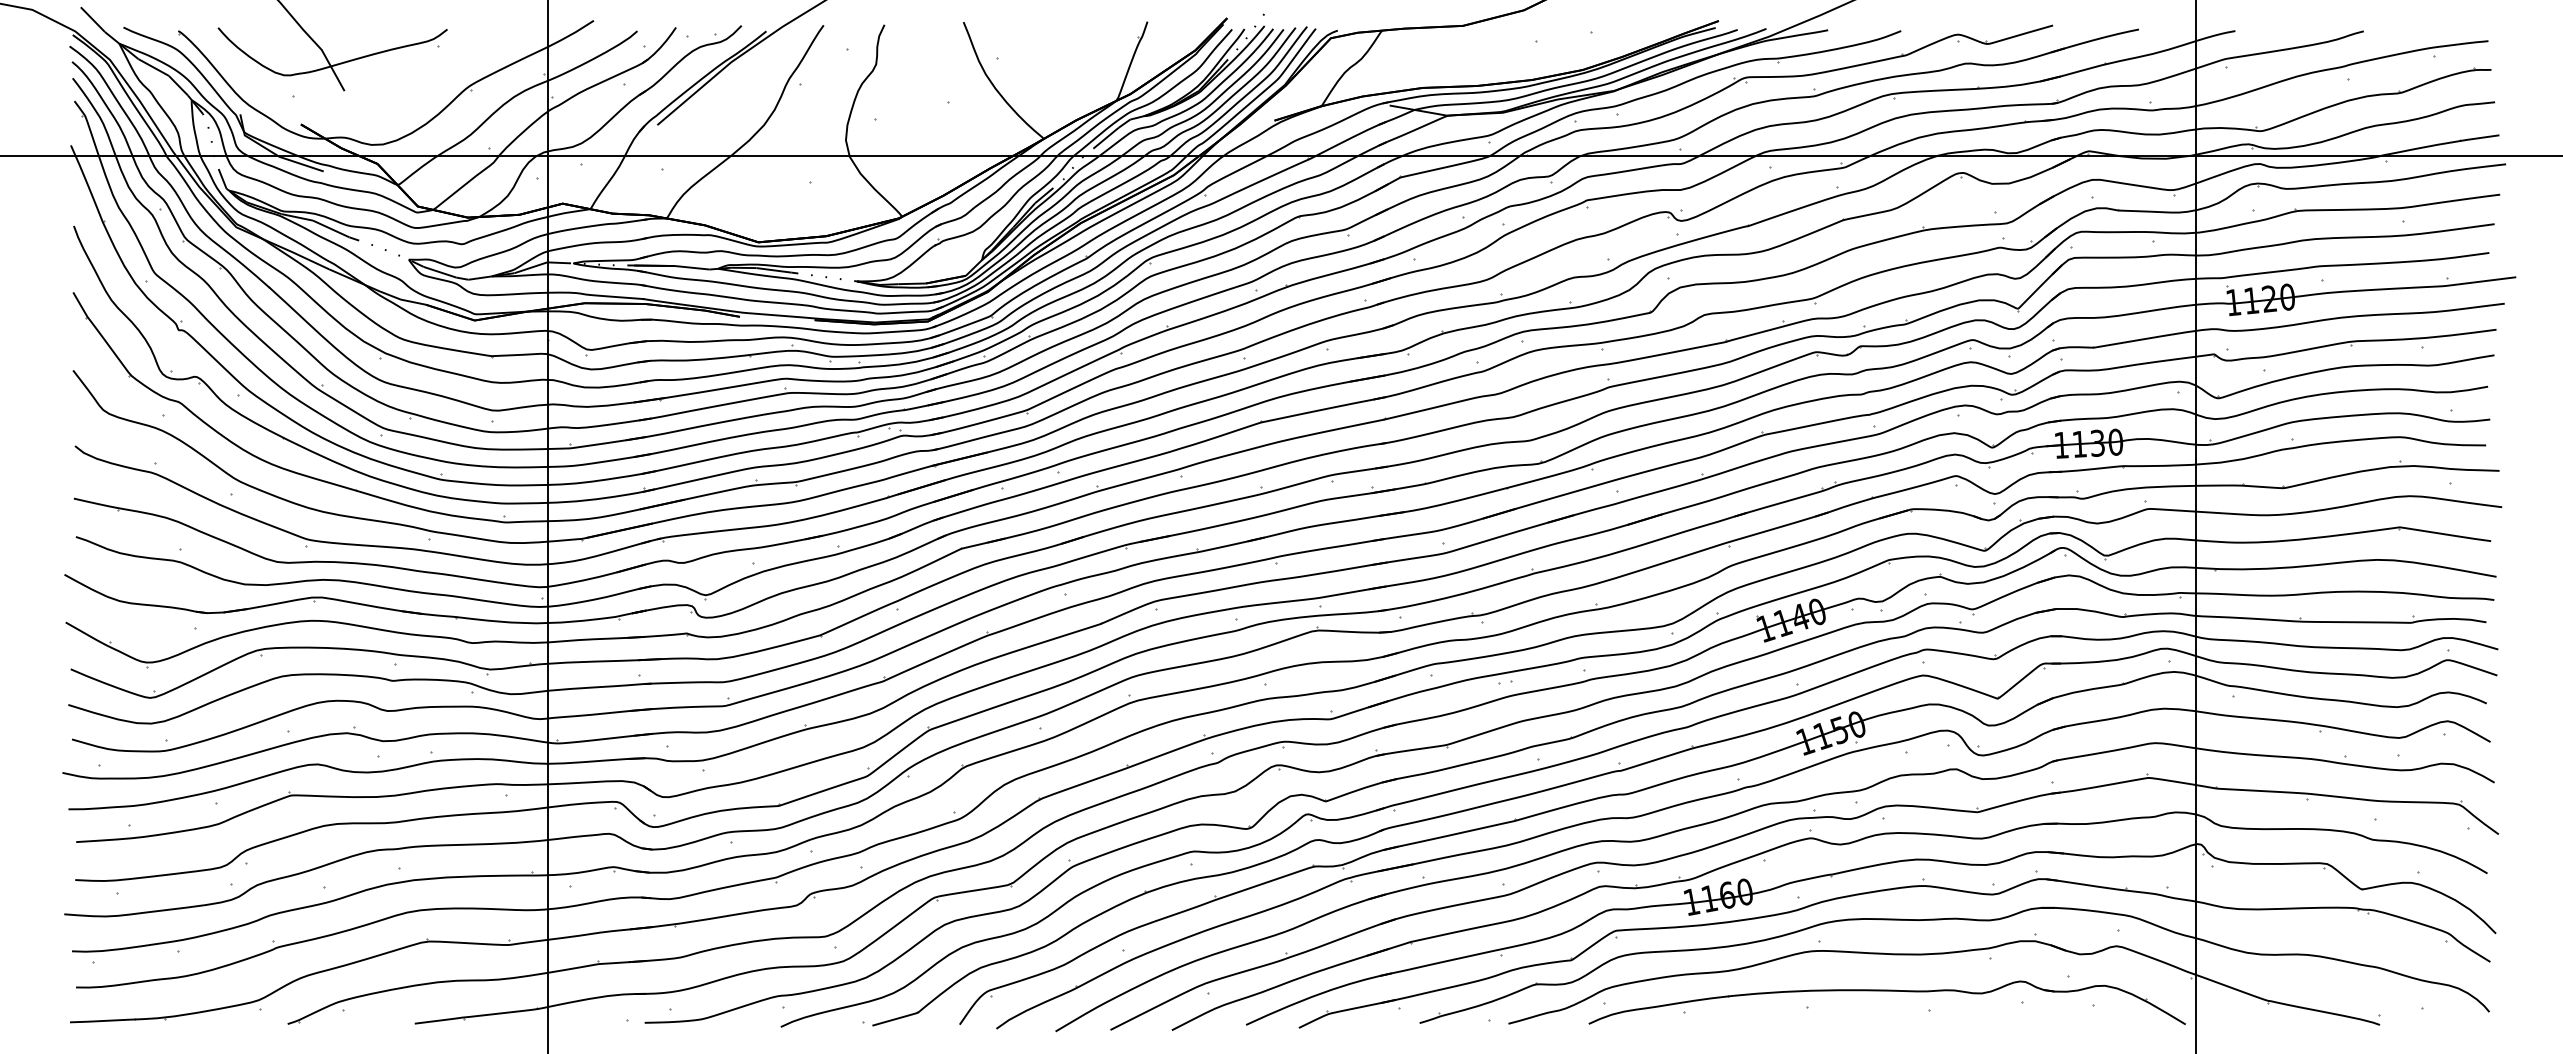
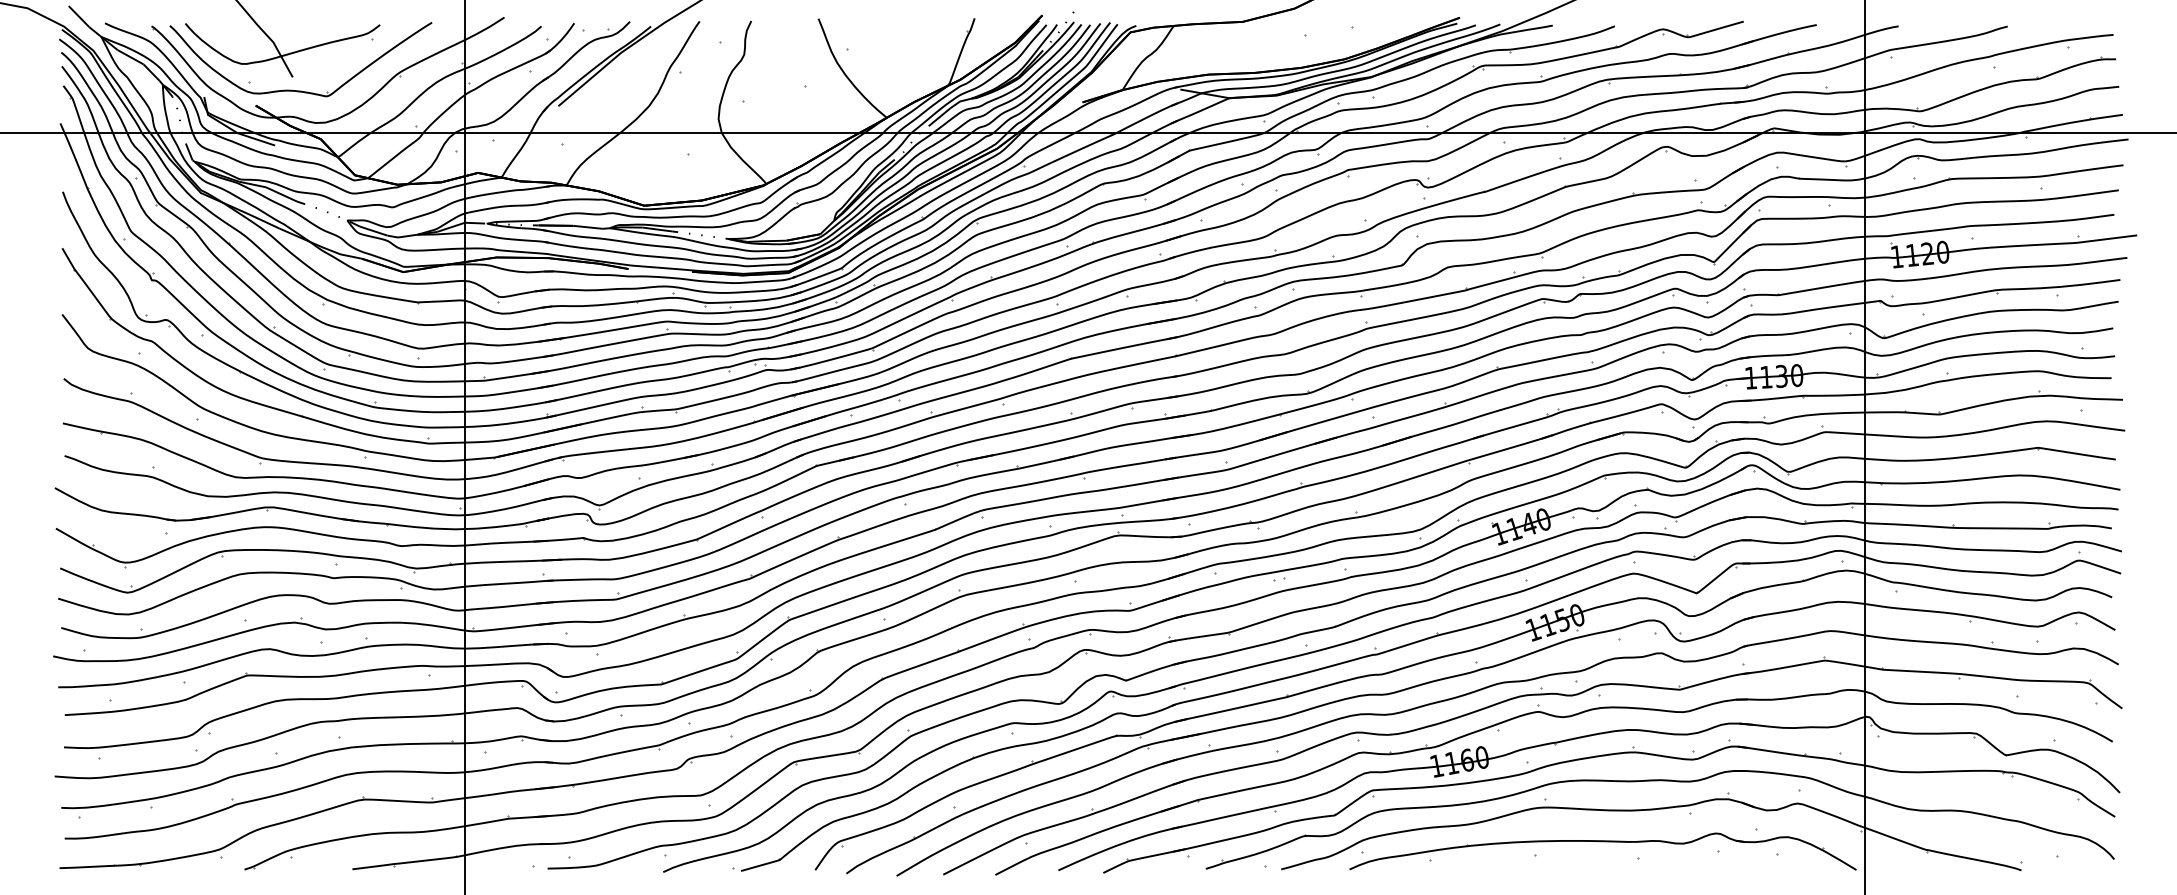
part: (351, 106) -> (298, 90), added

